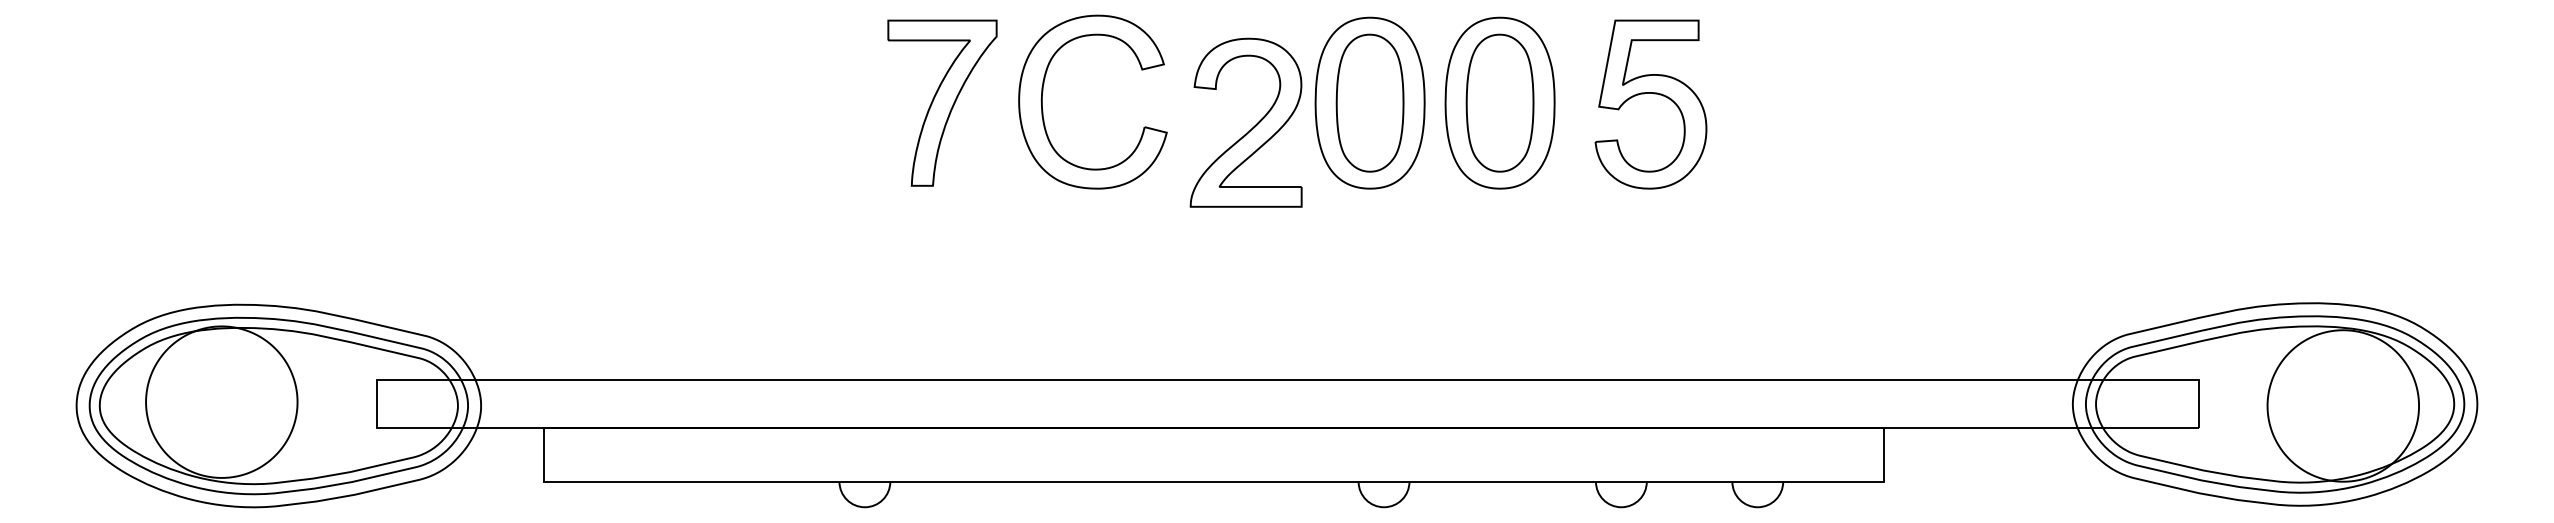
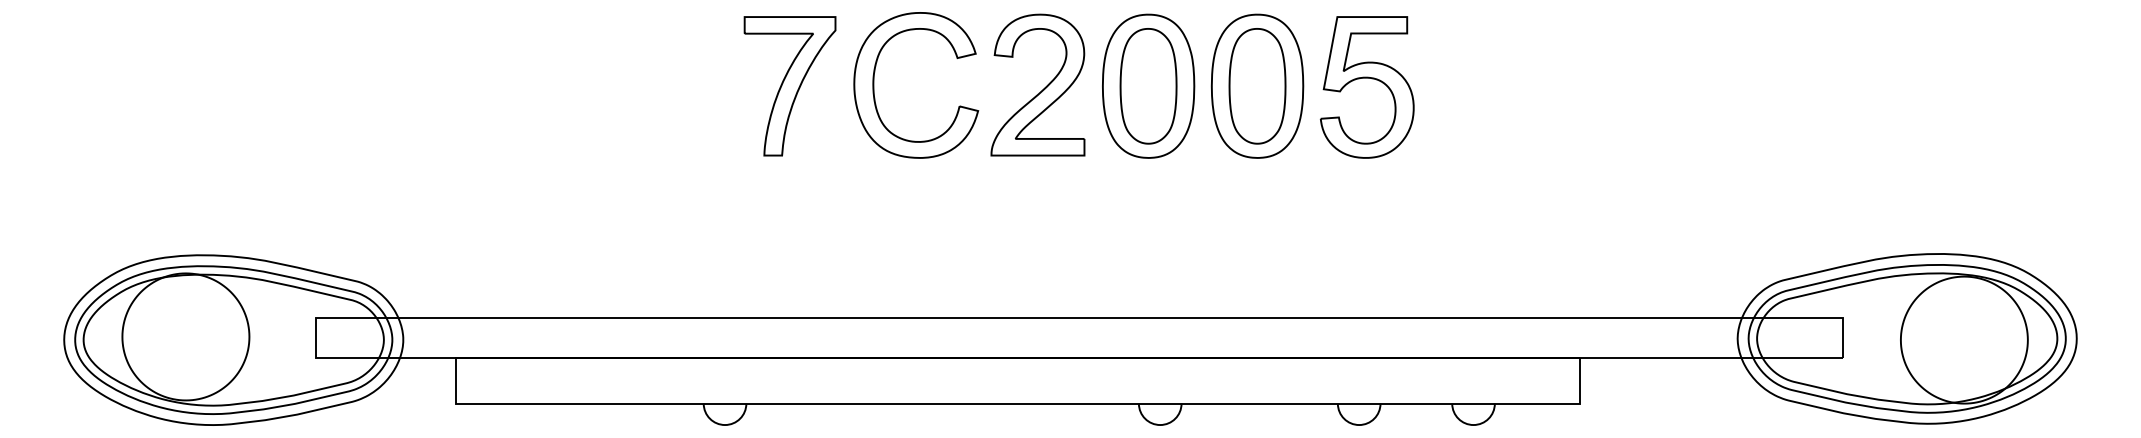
part: (1654, 94) -> (1370, 79), moved
part: (1251, 128) -> (1042, 89), moved

